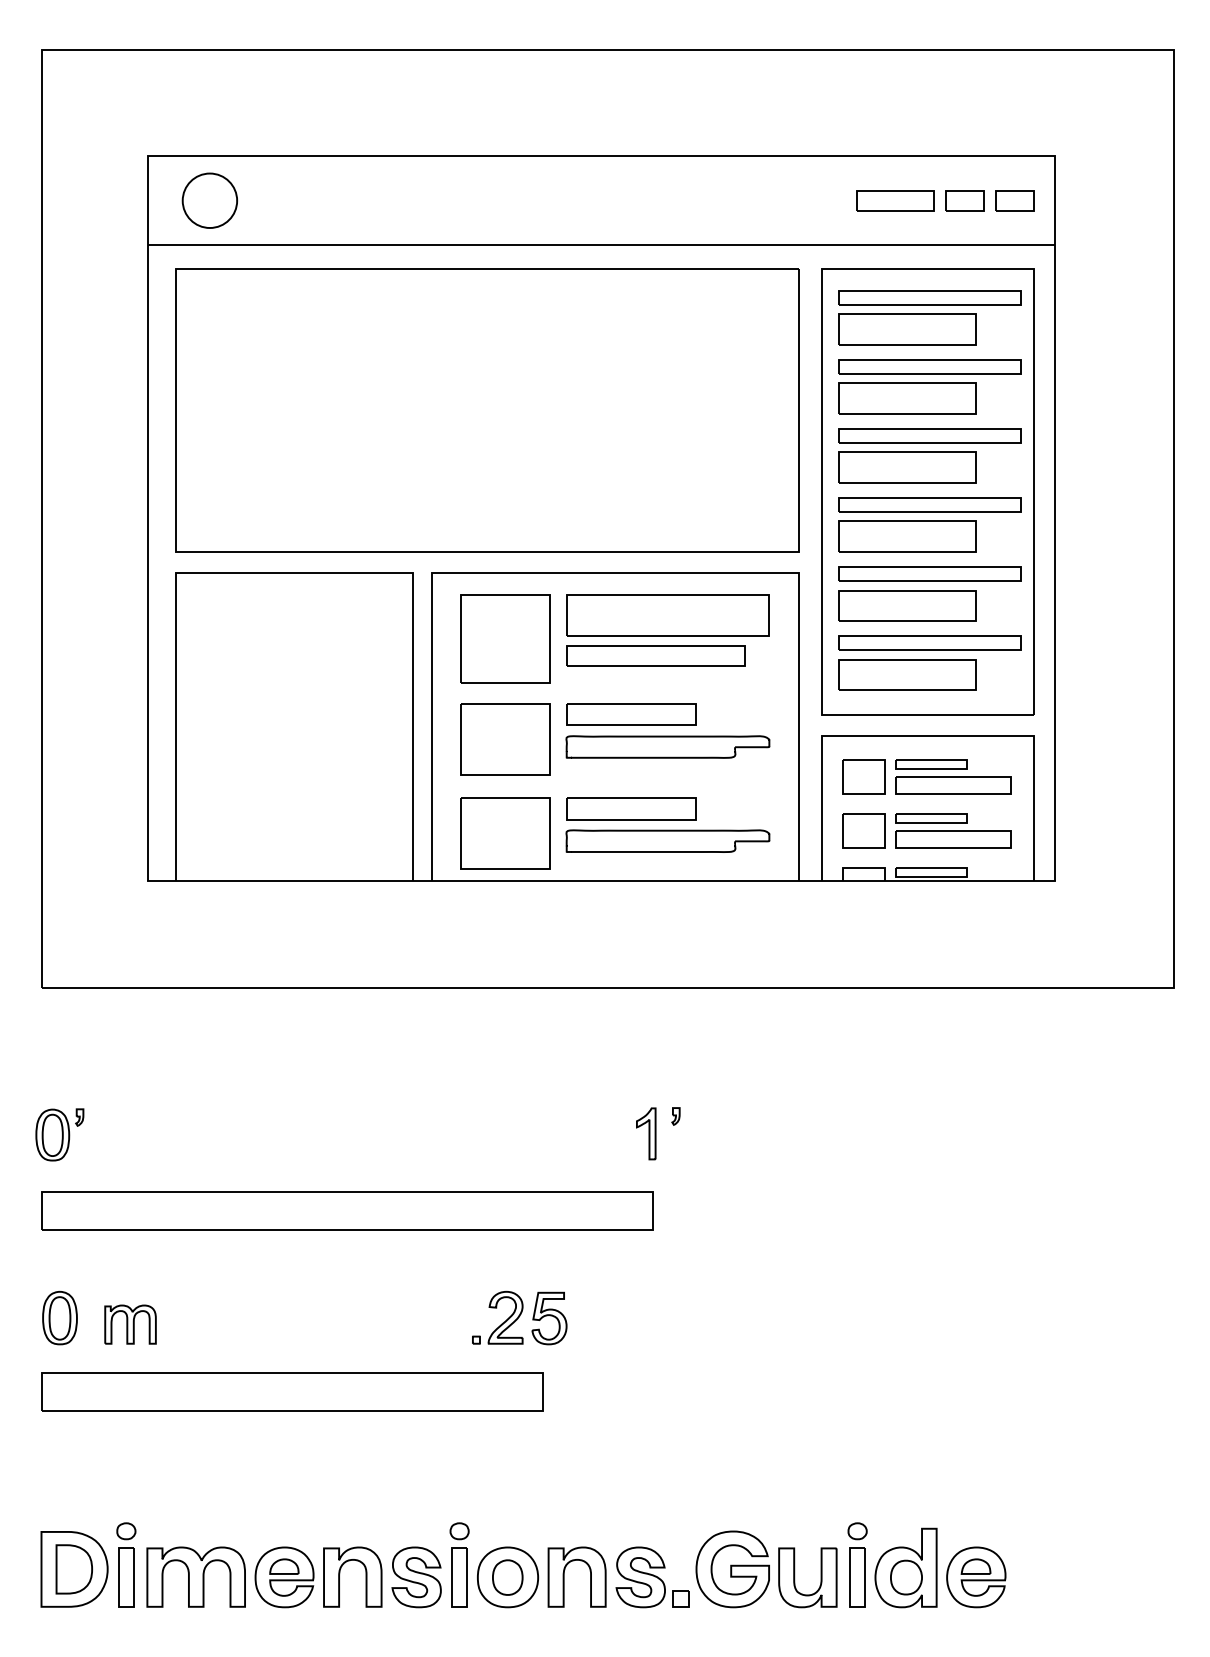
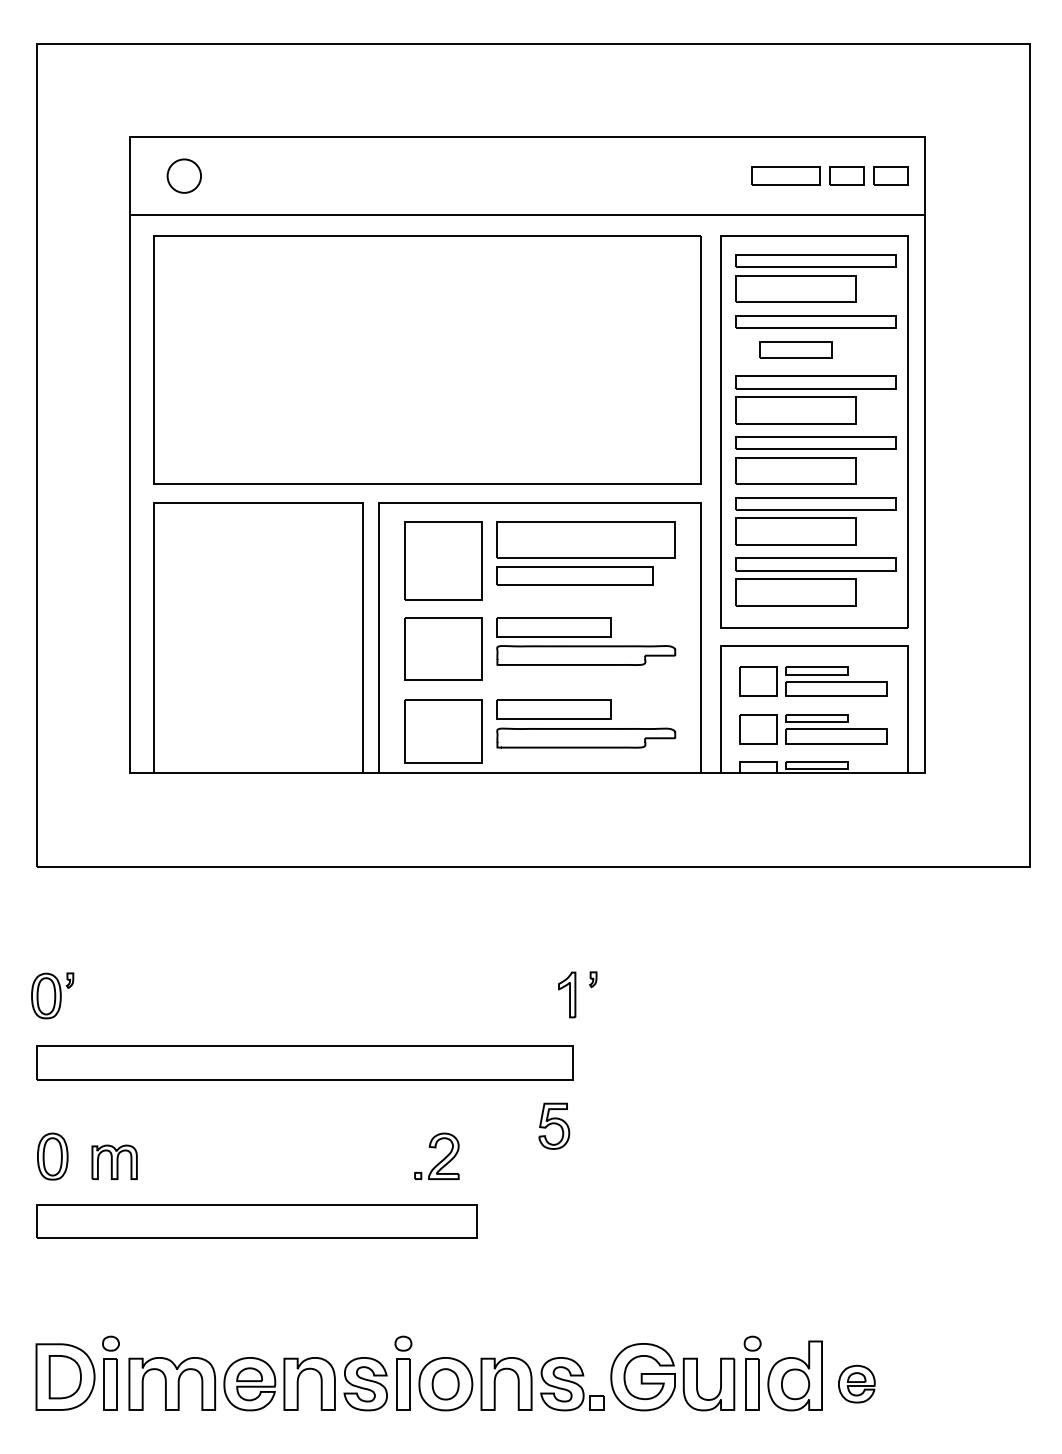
circle: (209, 200) -> (183, 175), size x0.7
part: (907, 398) -> (796, 349), size x0.6
part: (549, 1318) -> (554, 1126), moved
part: (976, 1577) -> (856, 1384), size x0.7

